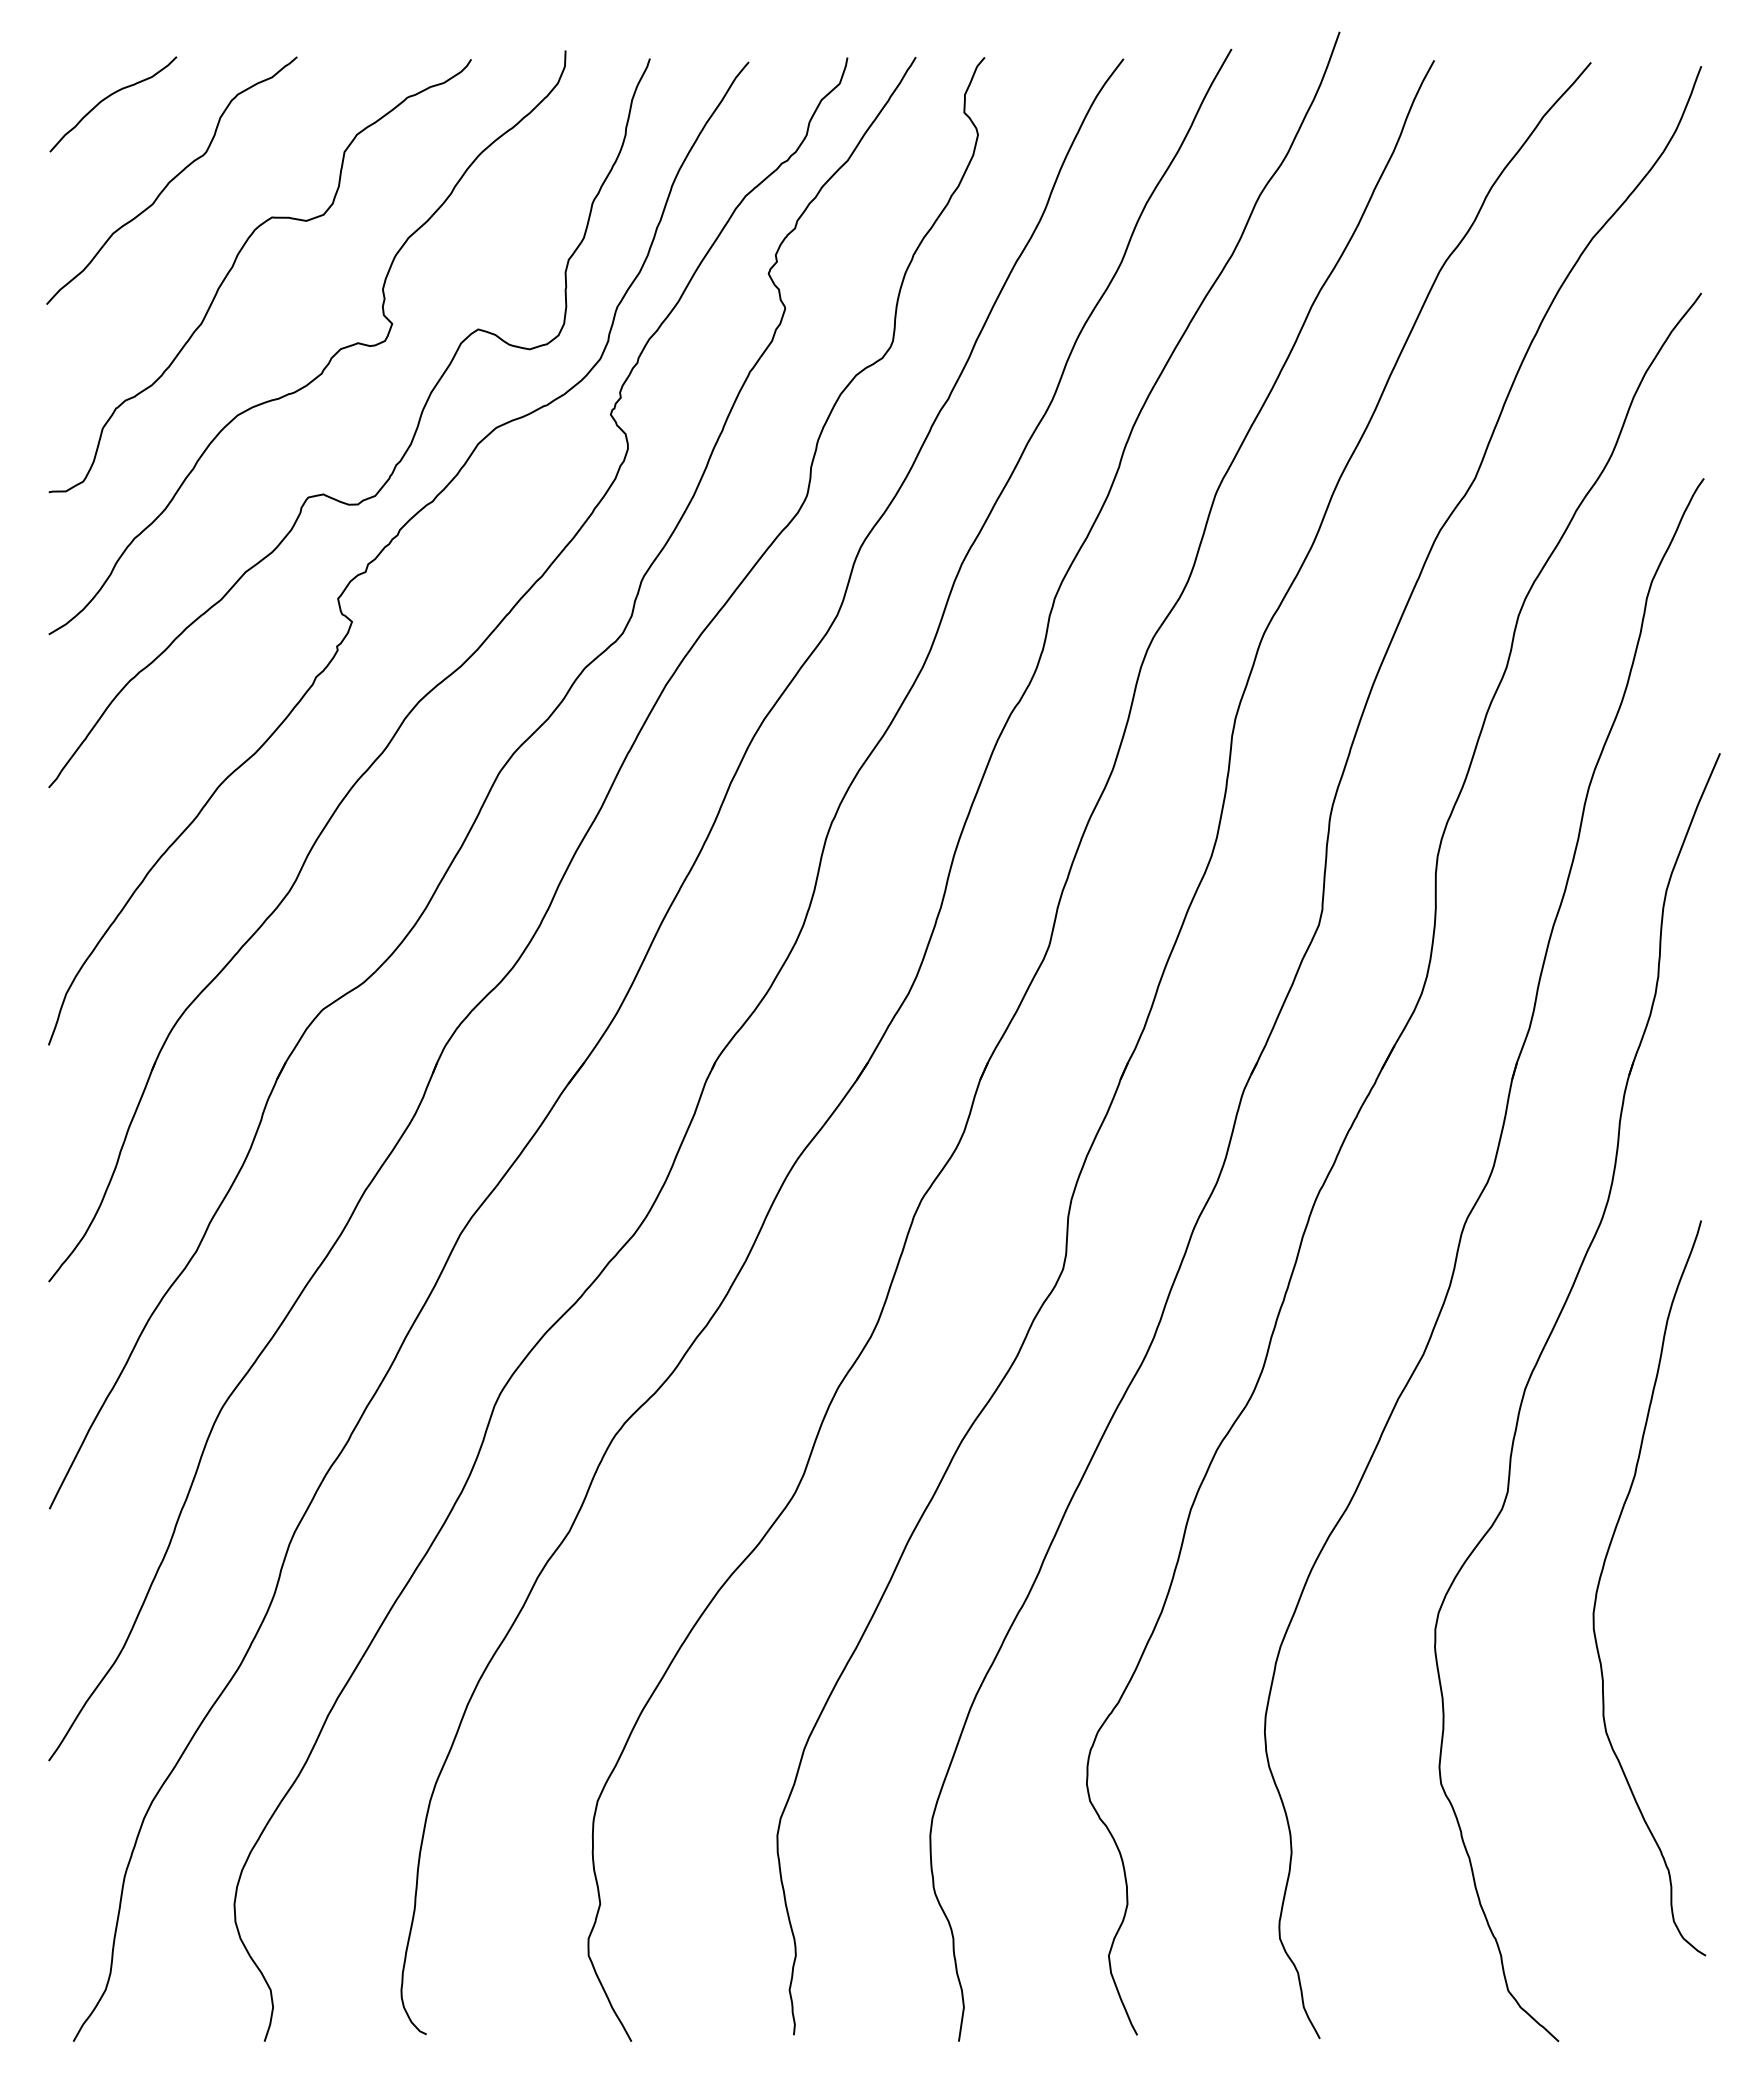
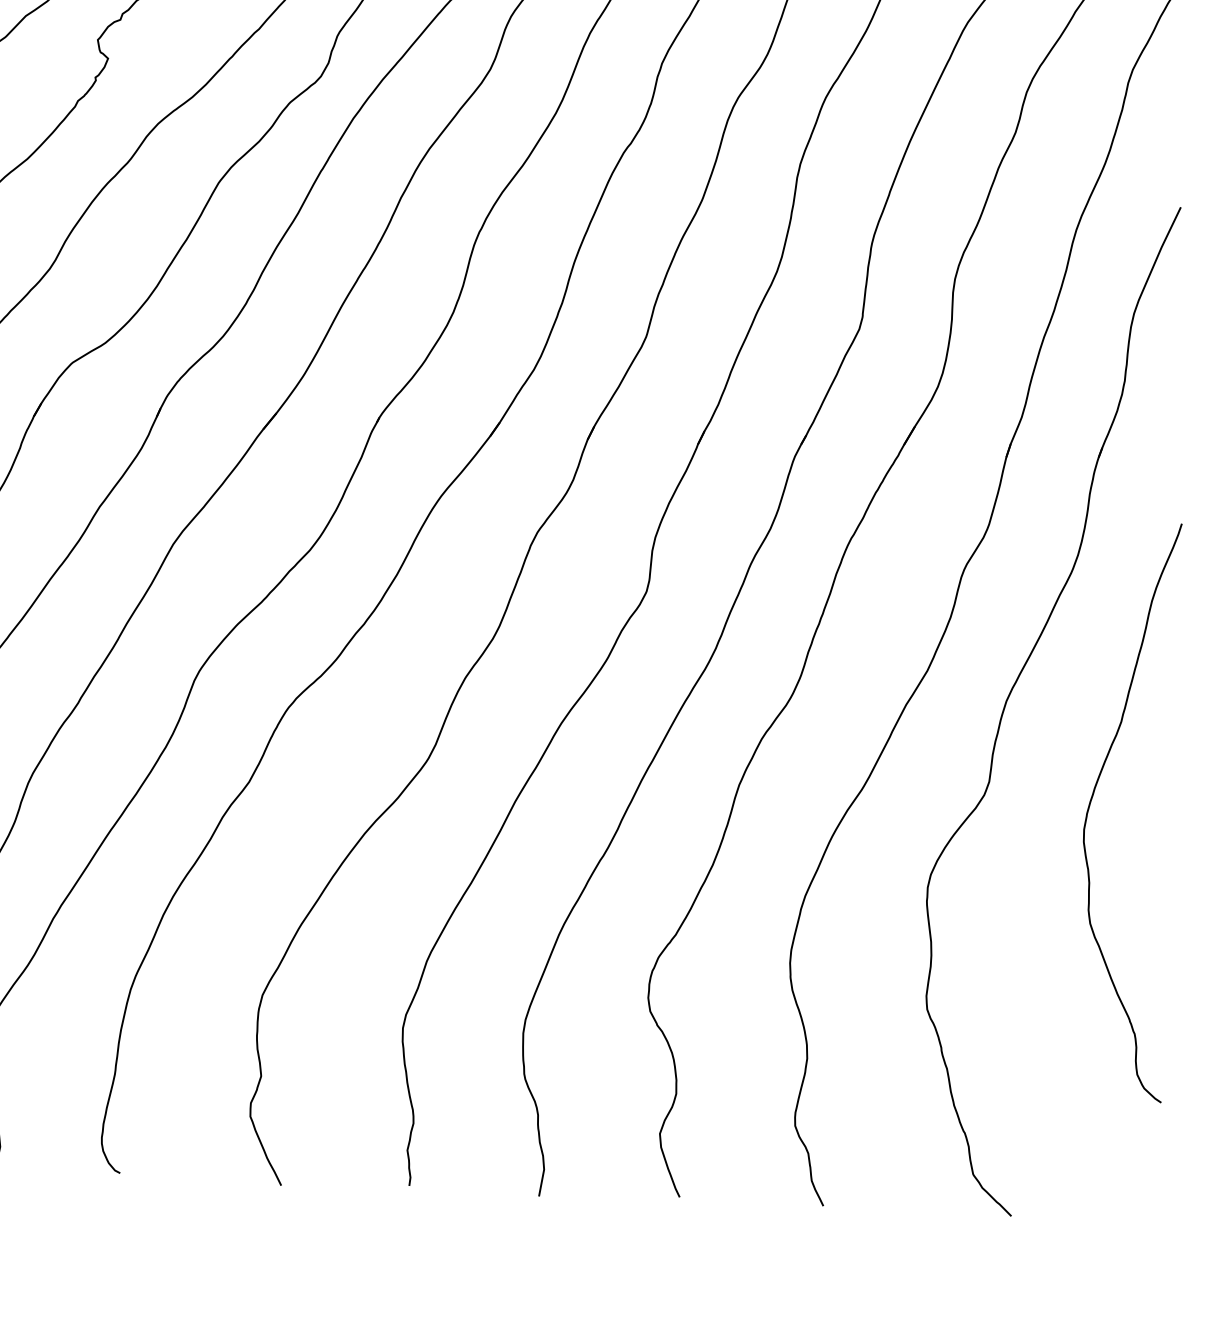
curve: (1601, 1577) -> (1091, 801), moved

